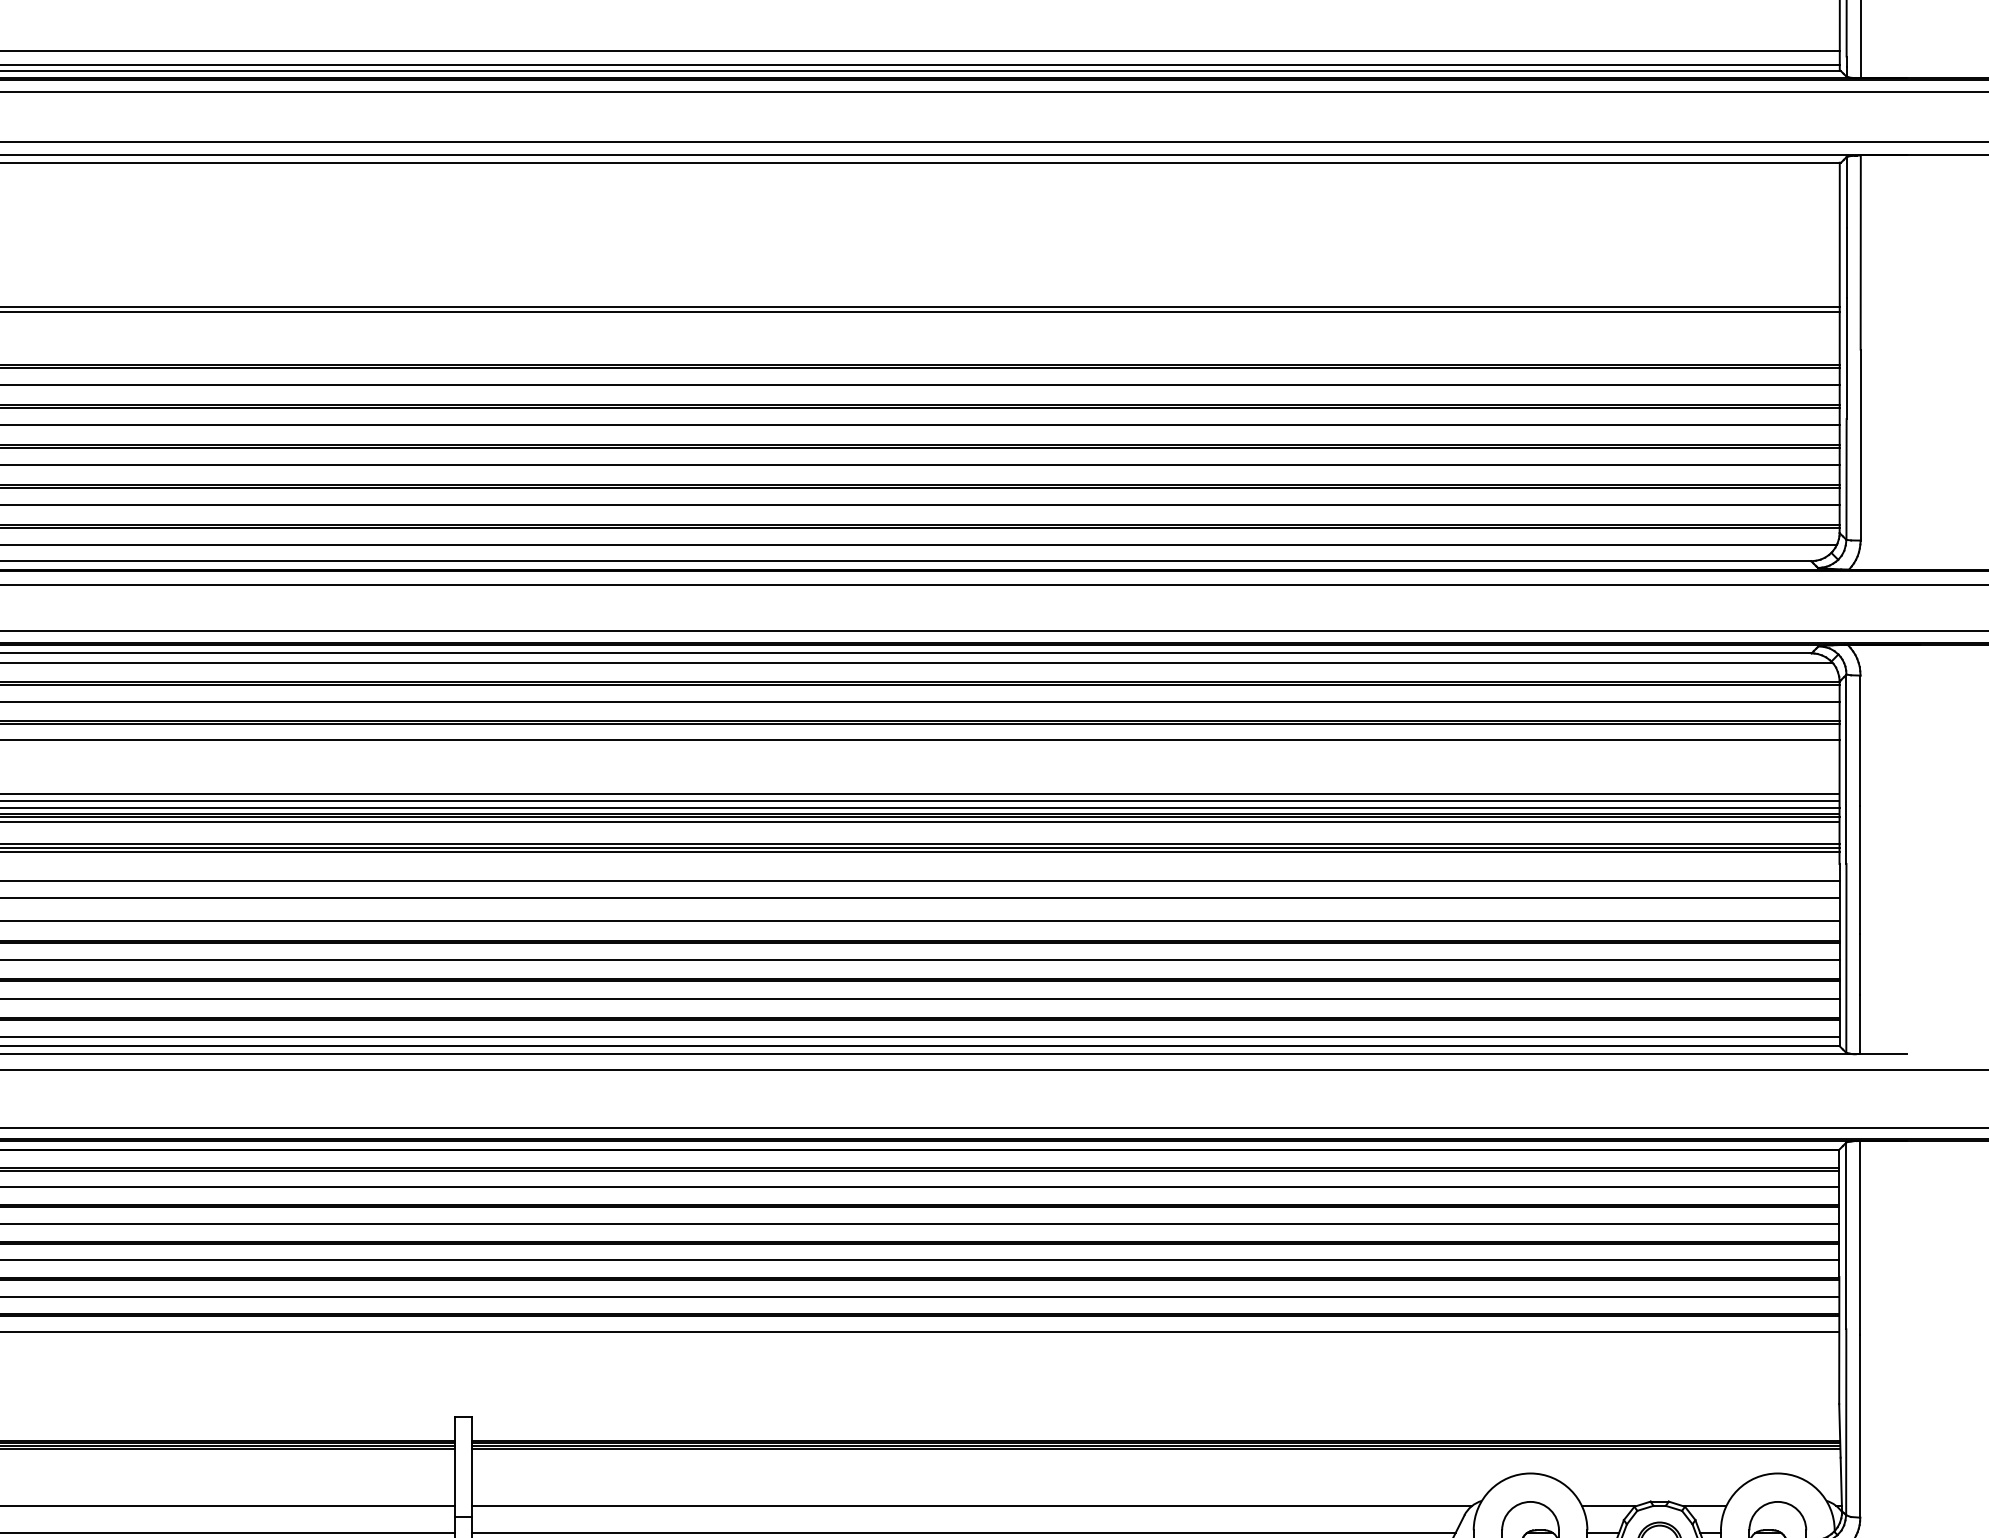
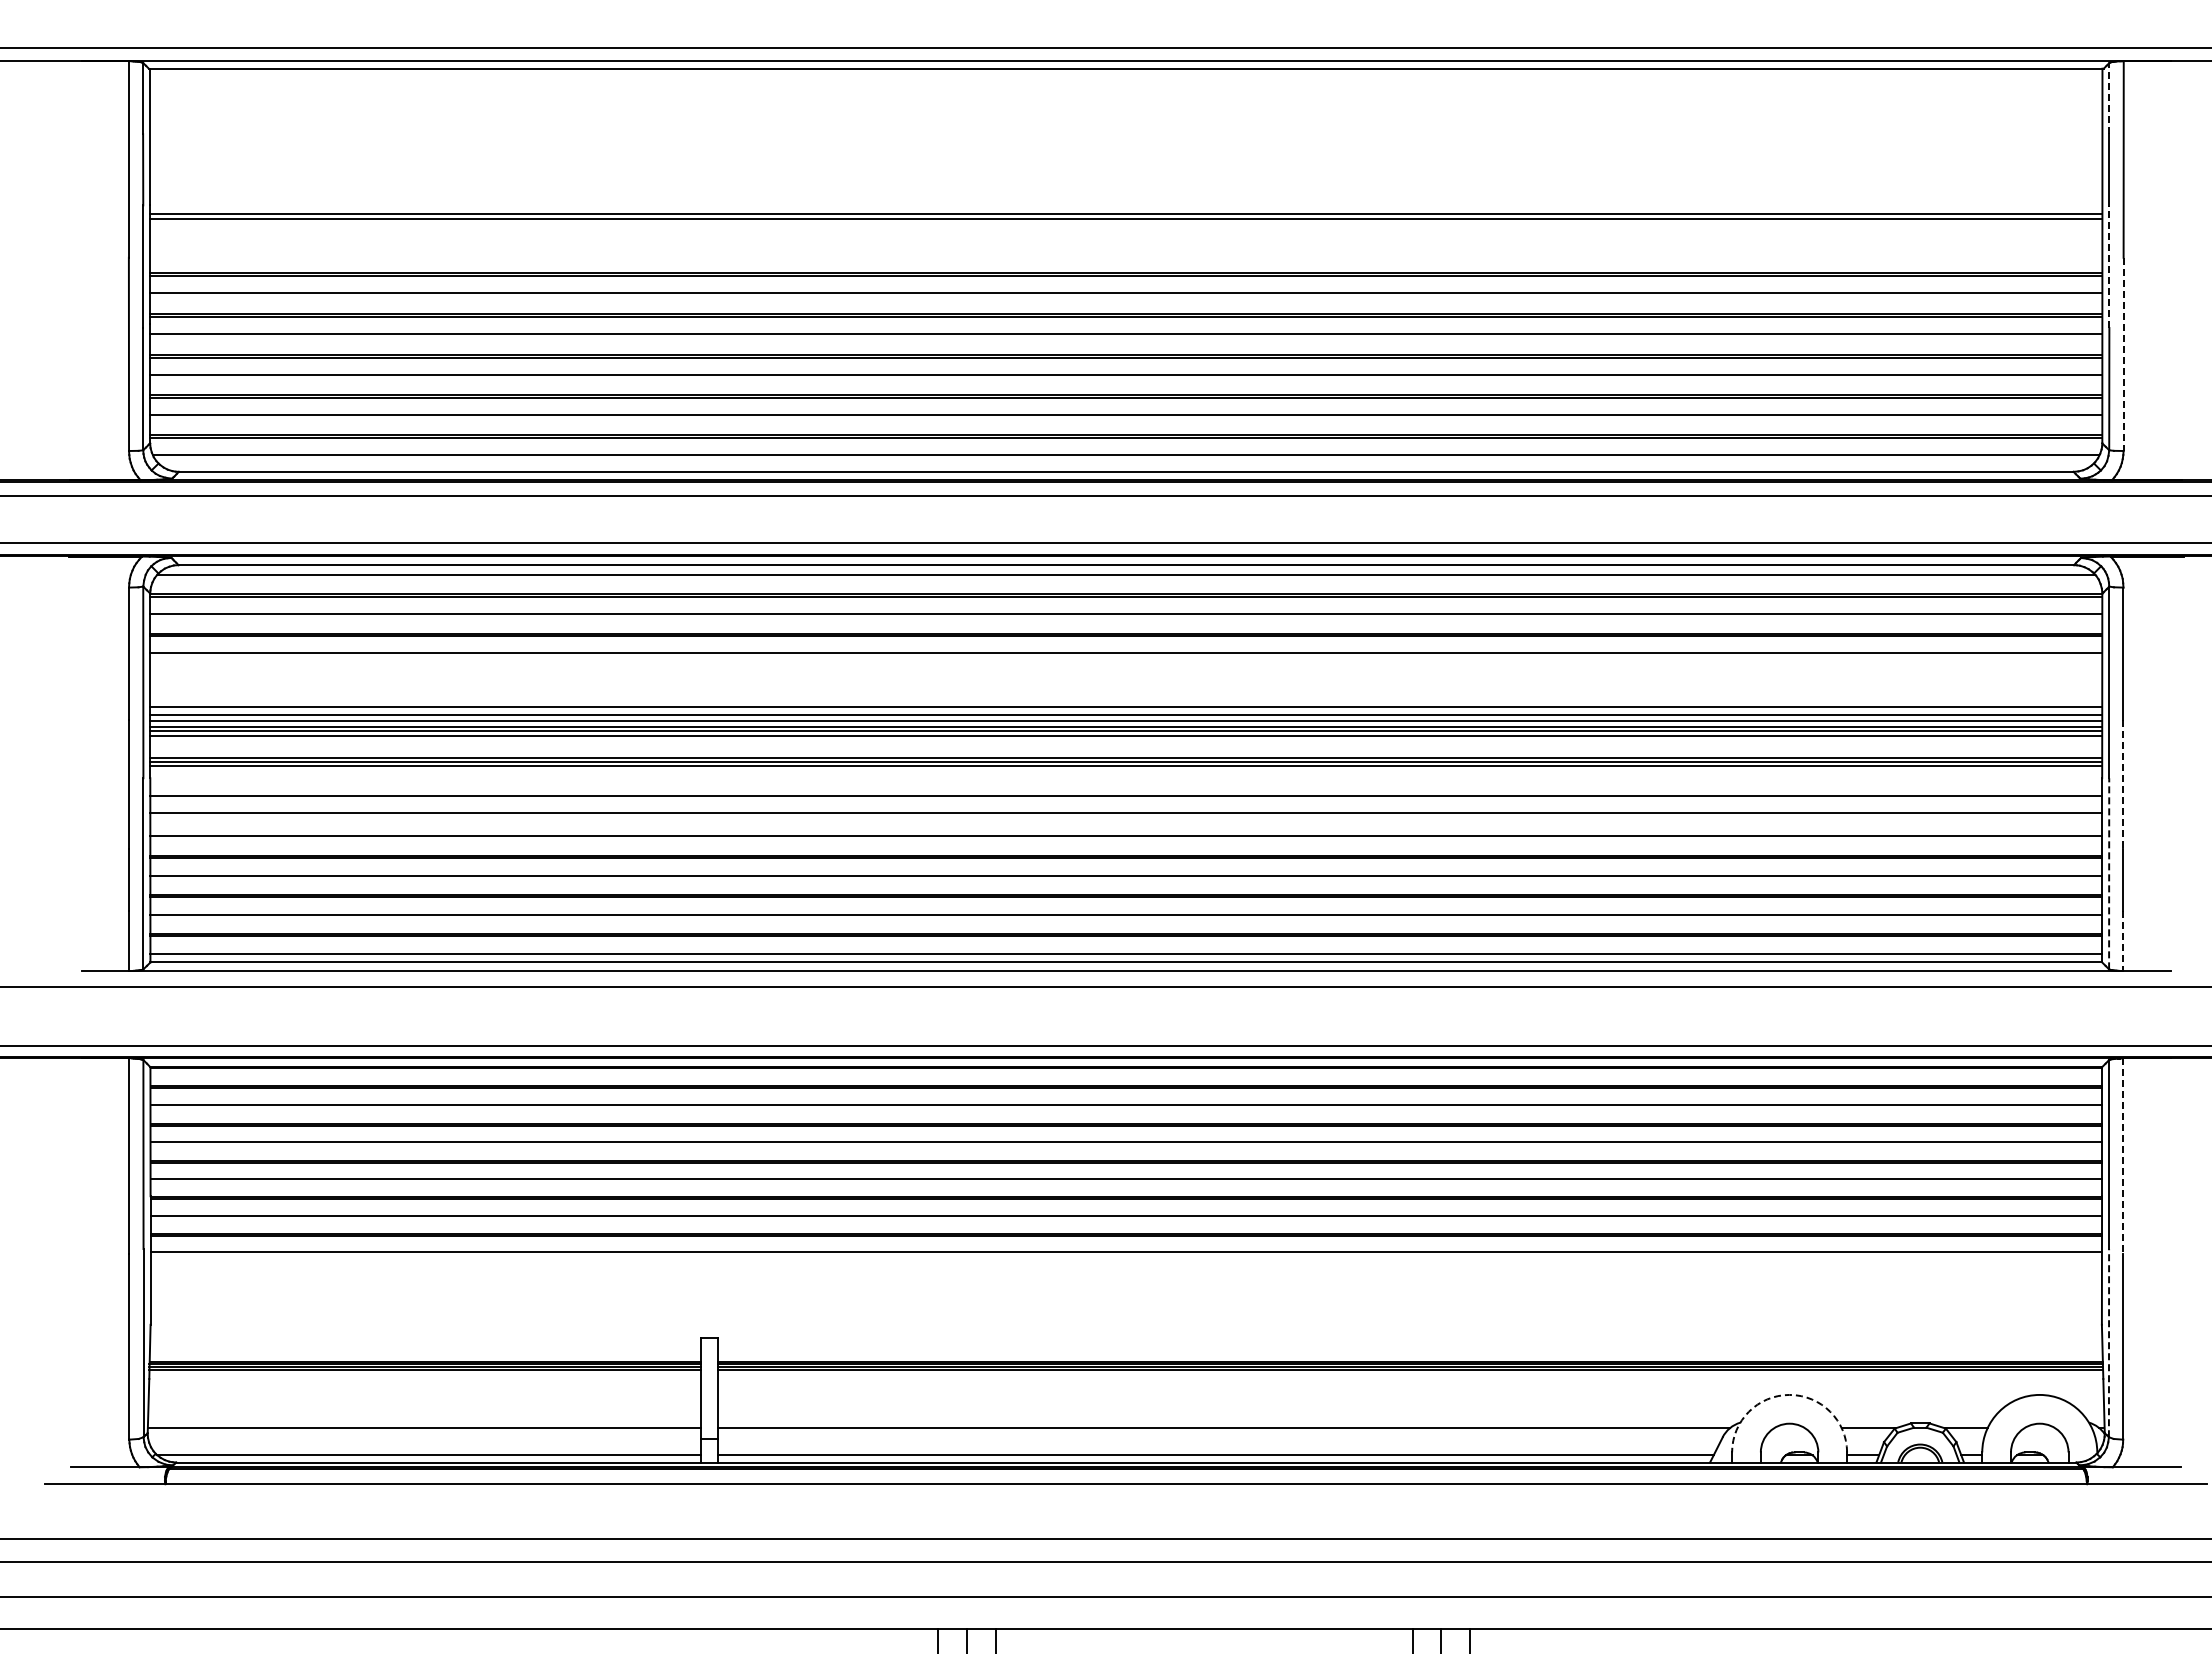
line: (1846, 192) -> (2109, 98), solid -> dashed
line: (1846, 358) -> (2109, 266), solid -> dashed
line: (1860, 445) -> (2123, 354), solid -> dashed
line: (1860, 870) -> (2123, 784), solid -> dashed
line: (1846, 958) -> (2109, 873), solid -> dashed
line: (1860, 1025) -> (2123, 941), solid -> dashed
line: (1860, 1237) -> (2123, 1156), solid -> dashed
line: (1846, 1421) -> (2109, 1342), solid -> dashed
arc: (1530, 1473) -> (1789, 1394), solid -> dashed

